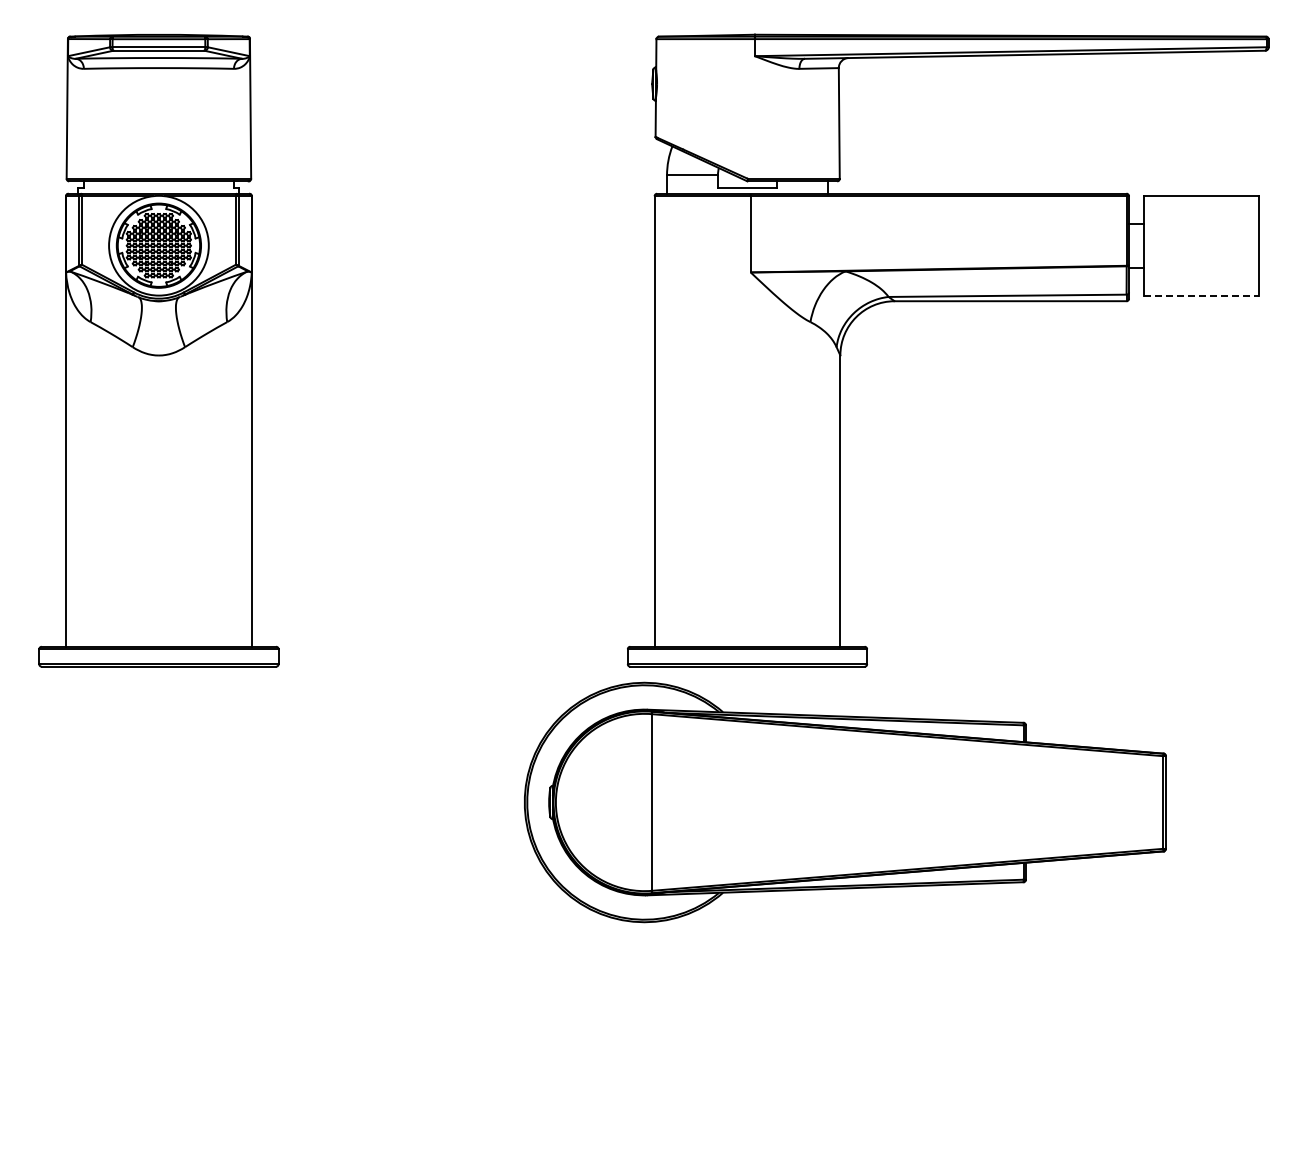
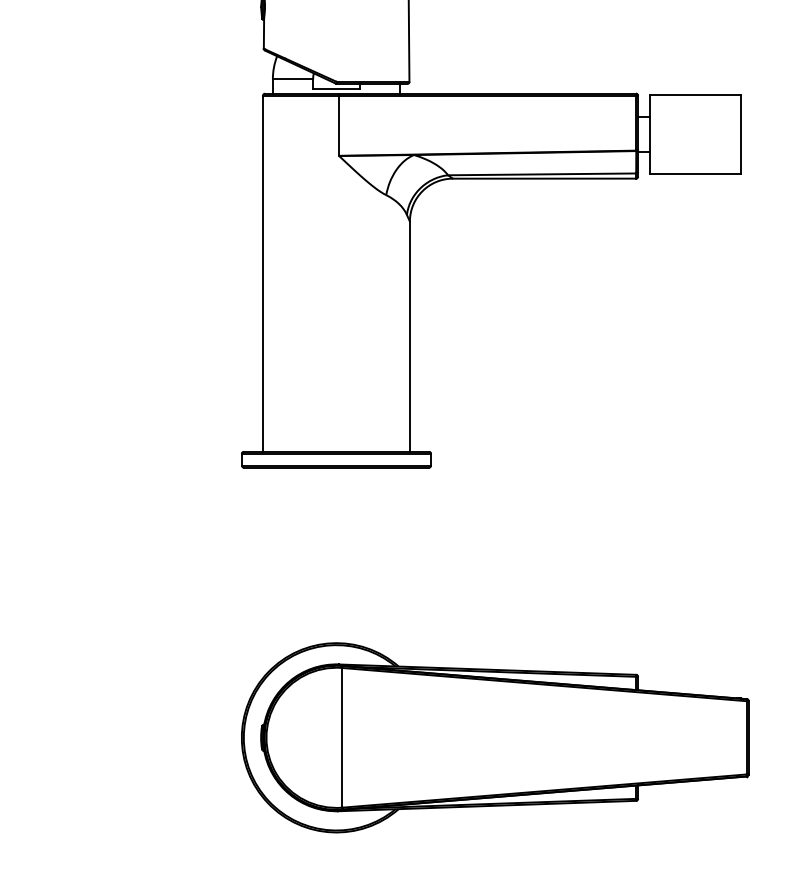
line: (1201, 295) -> (695, 174), dashed -> solid
part: (845, 802) -> (495, 737), moved

